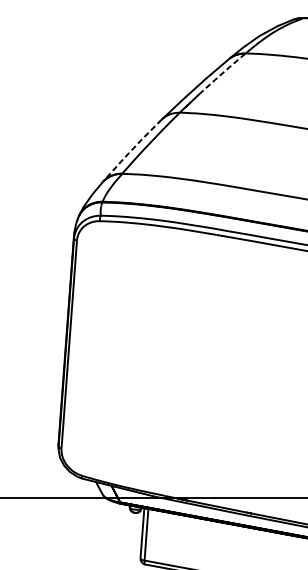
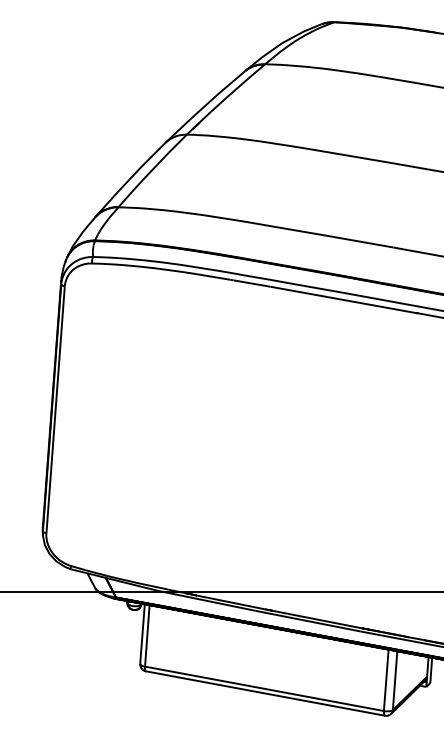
line: (222, 73) -> (237, 87), dashed -> solid
line: (131, 150) -> (129, 179), dashed -> solid

